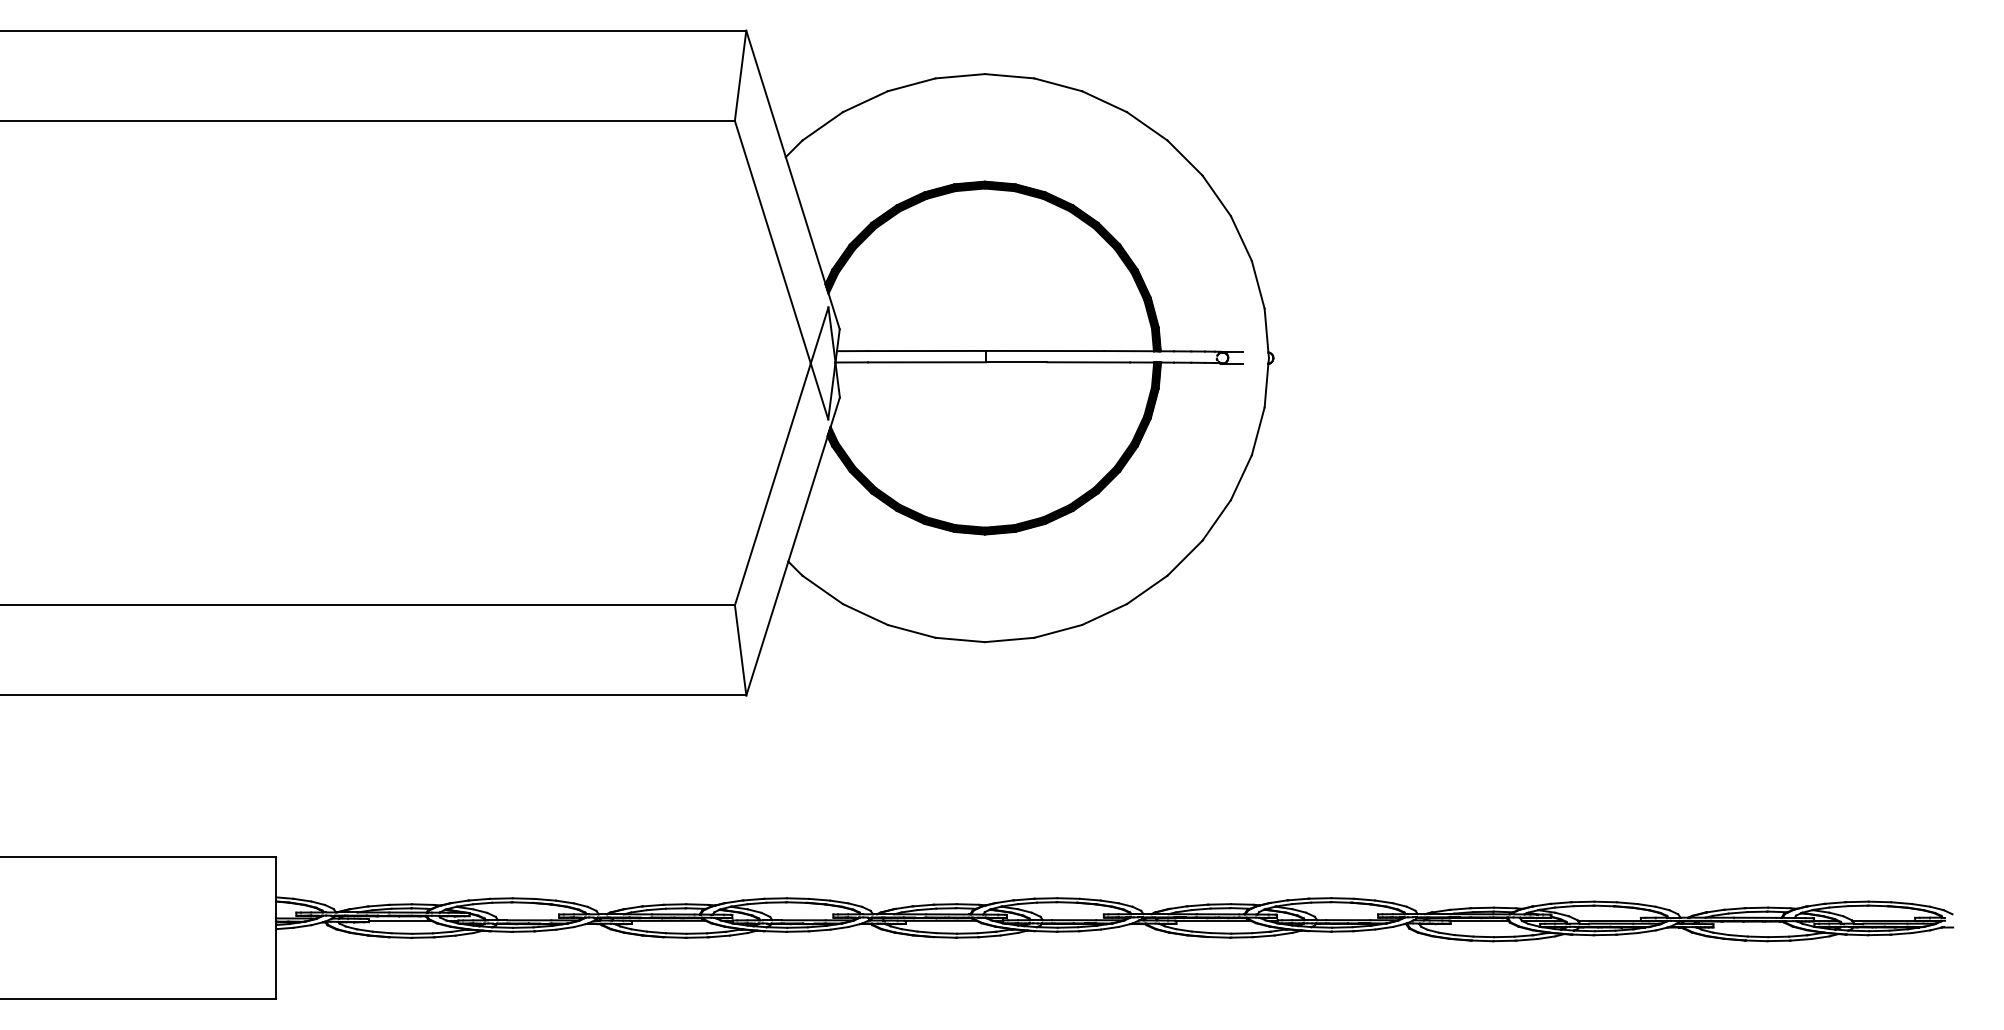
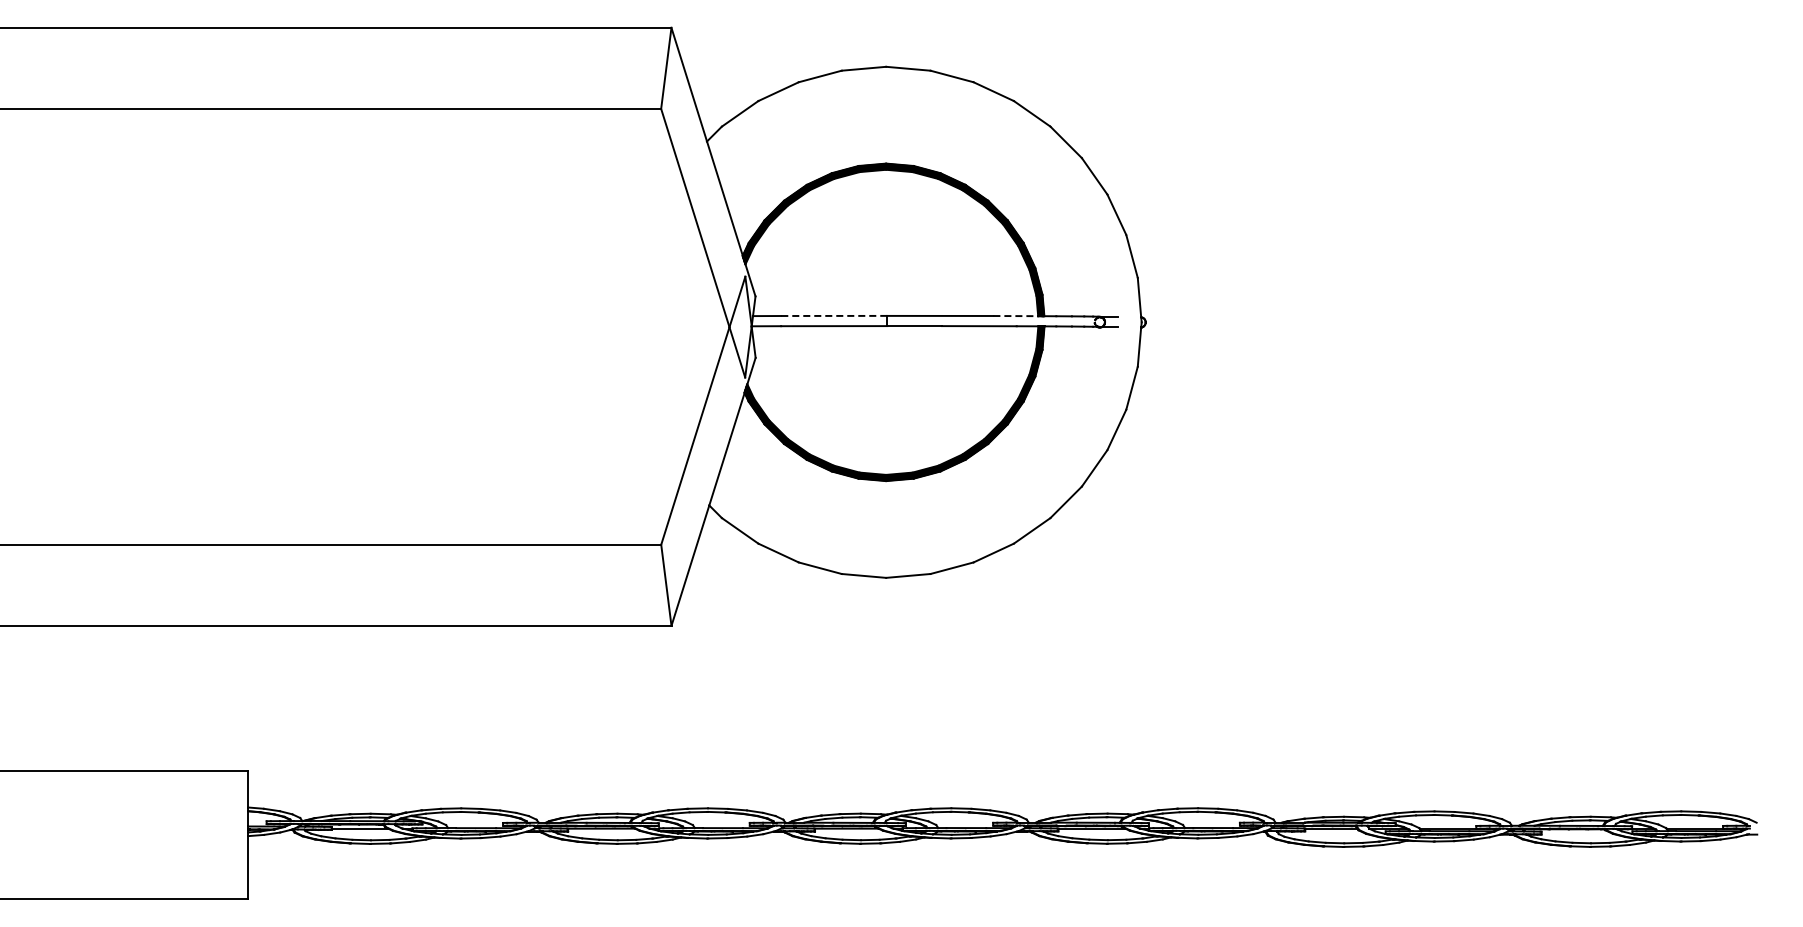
line: (926, 350) -> (833, 315), solid -> dashed
line: (1129, 351) -> (1016, 316), solid -> dashed

